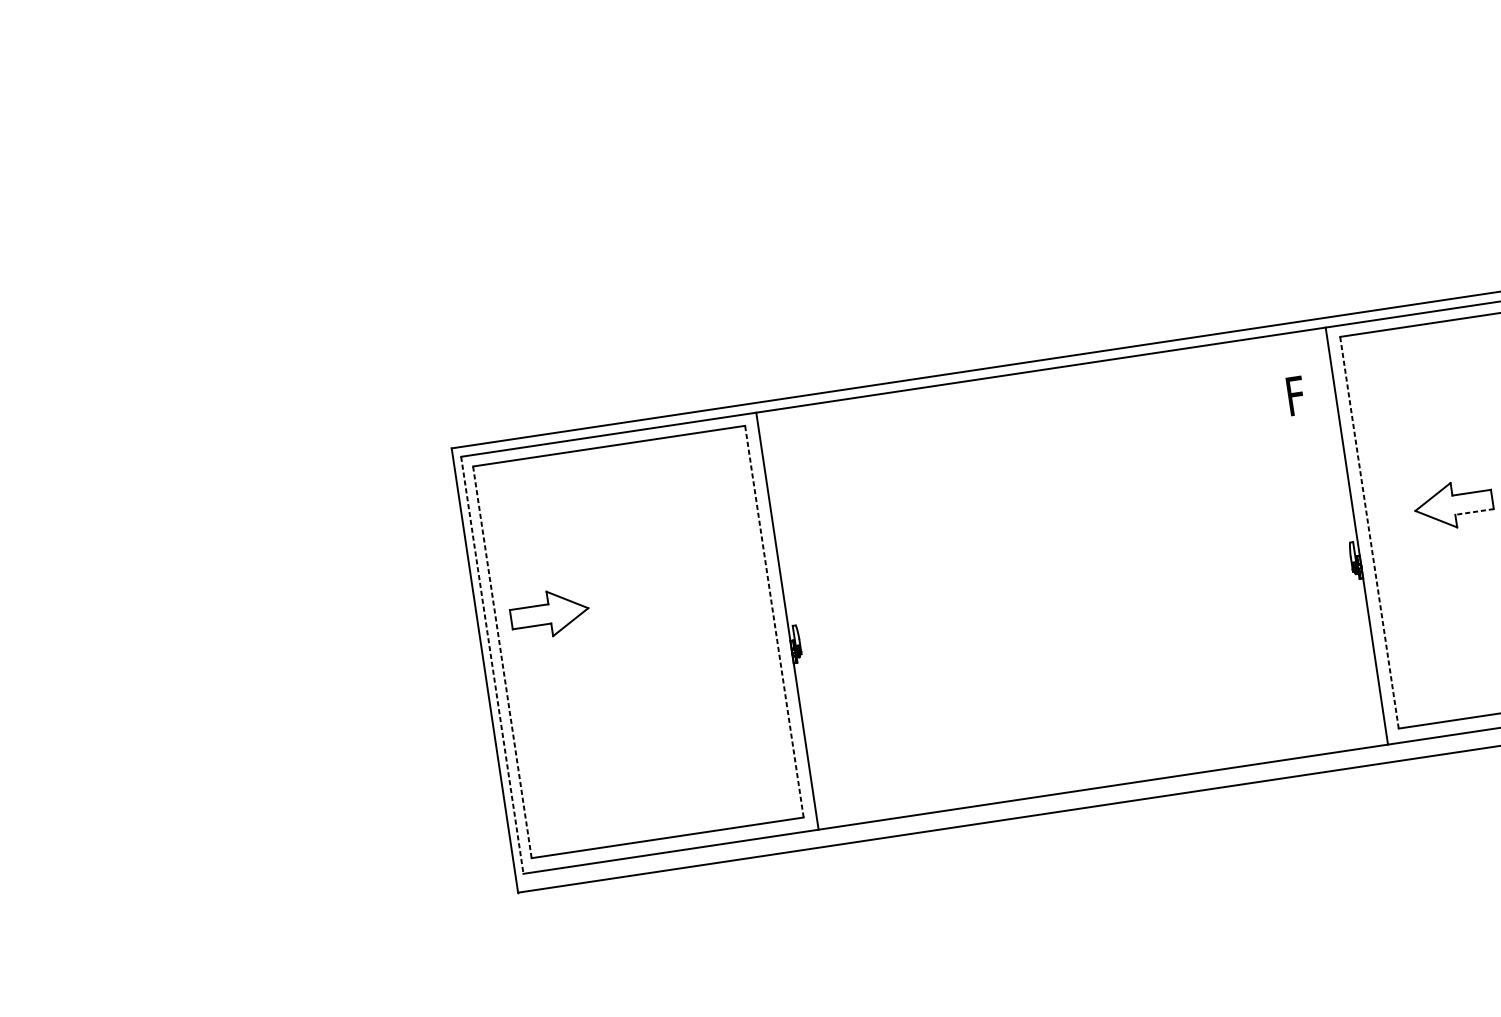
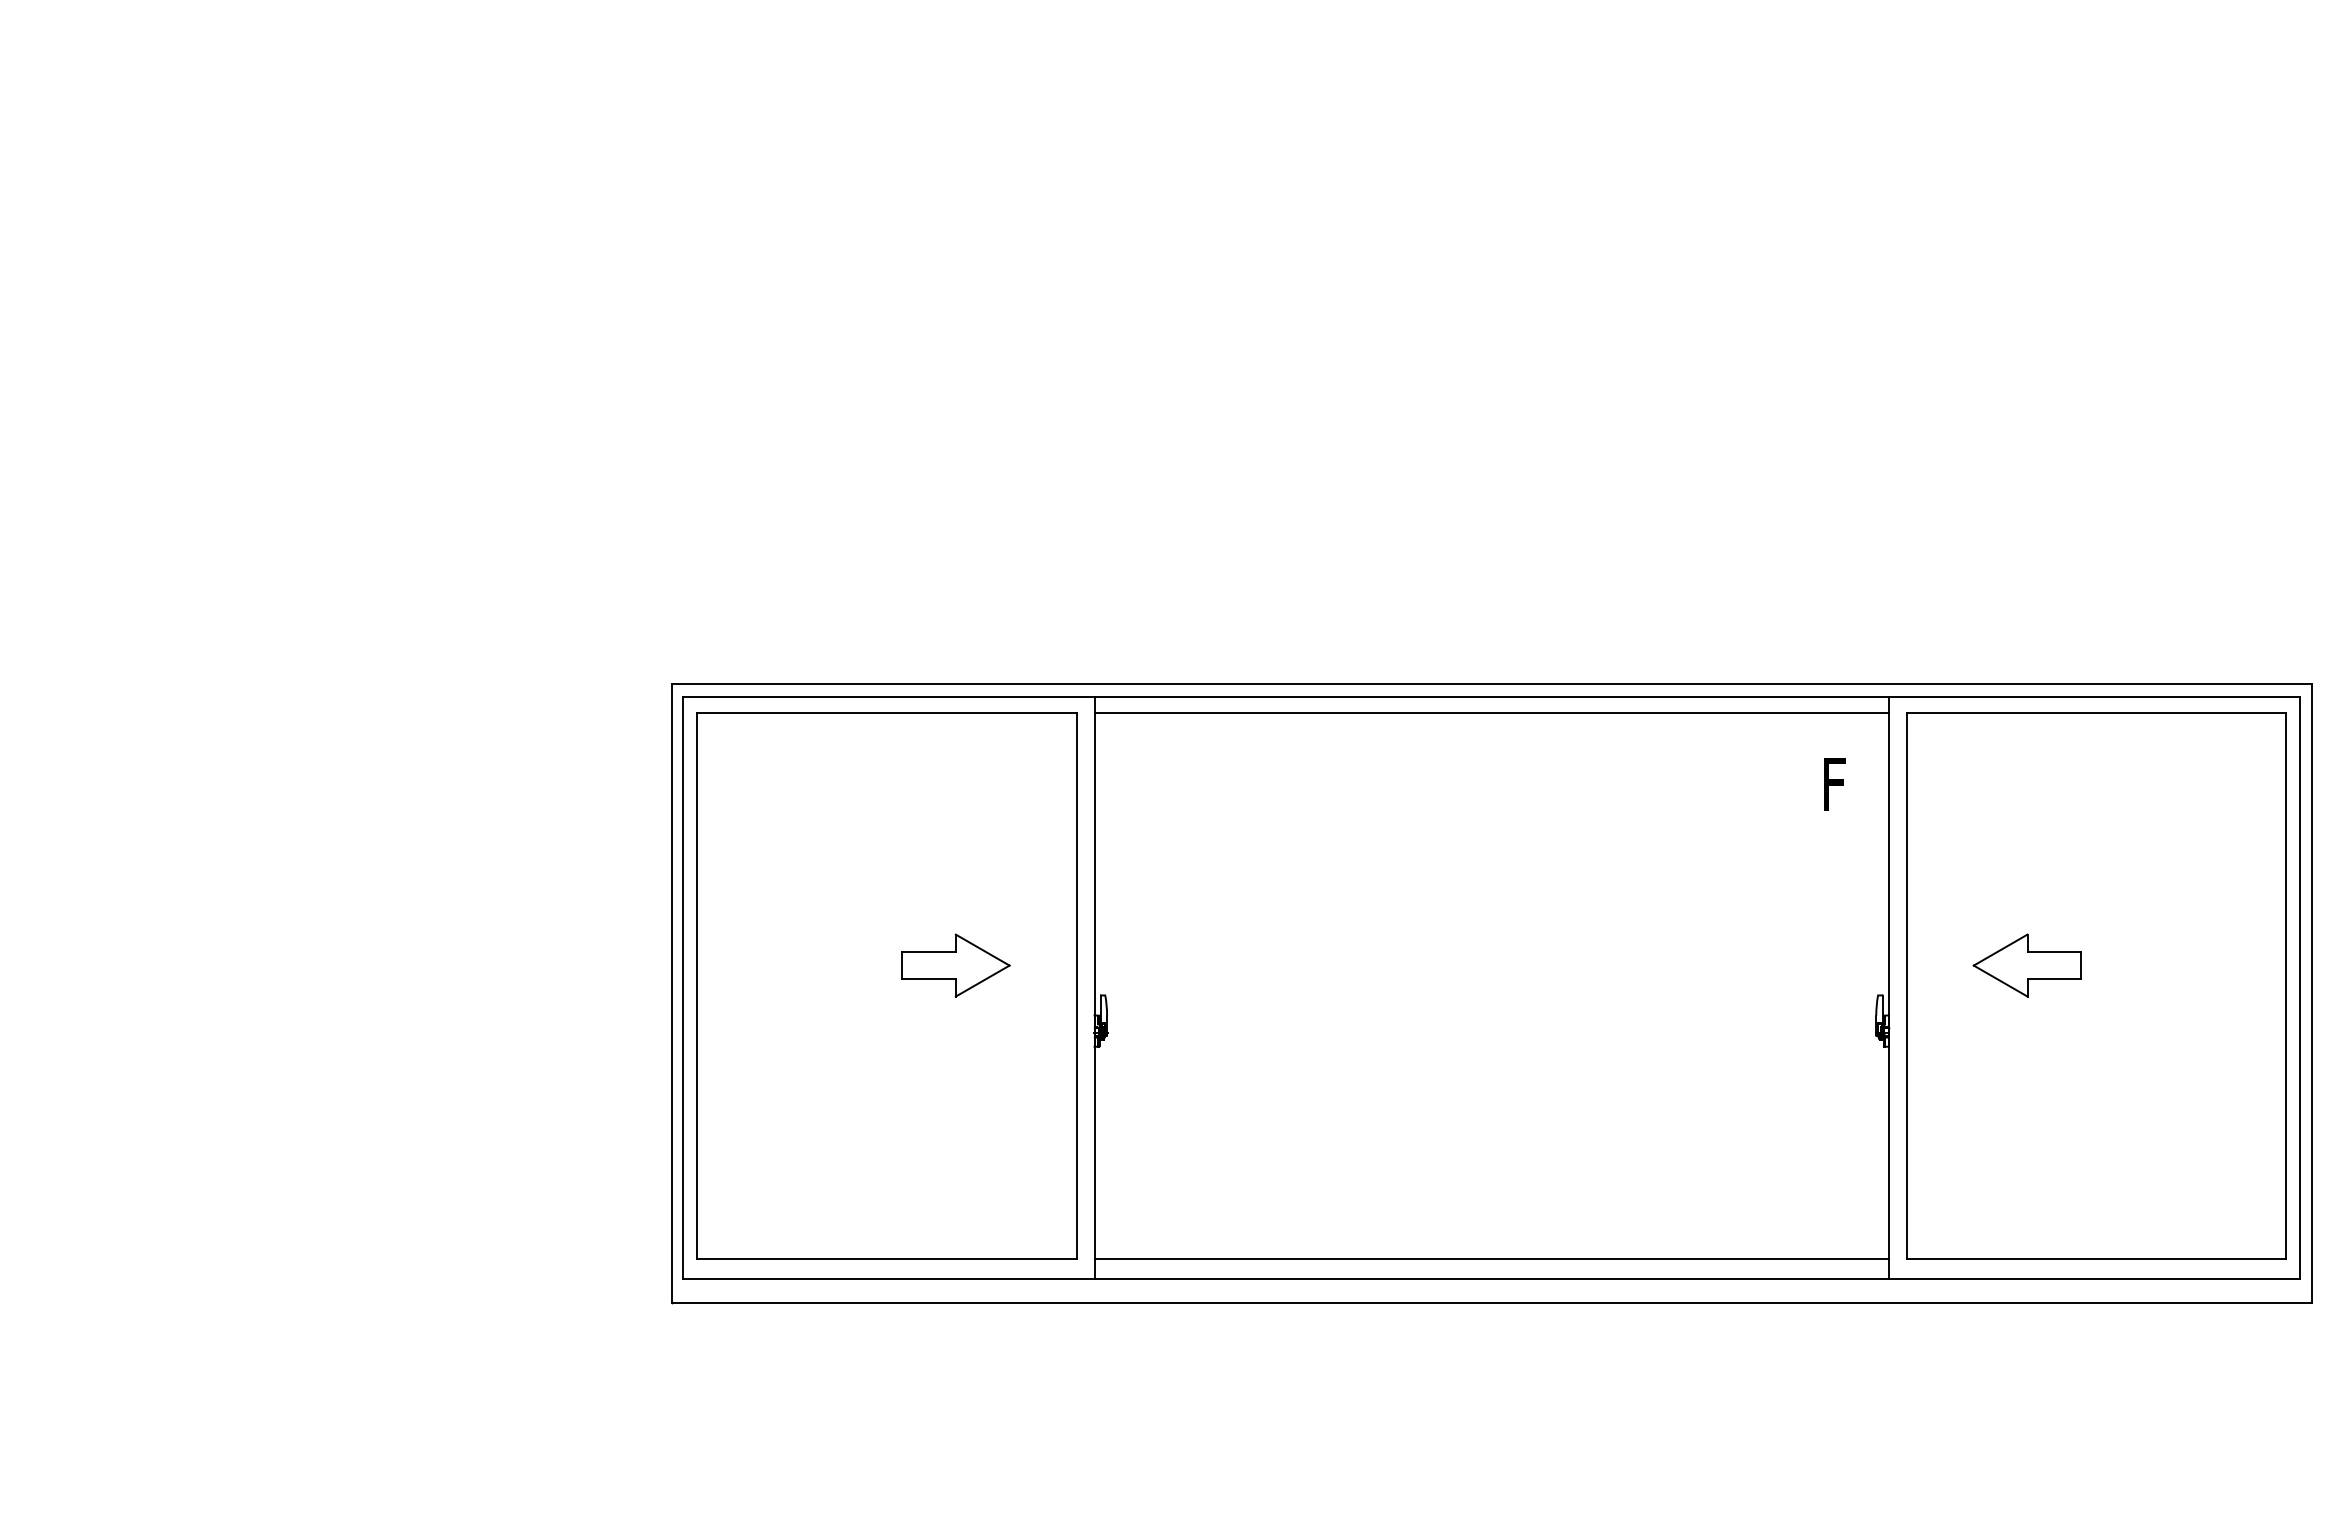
line: (1042, 381) -> (1491, 712), added
line: (1474, 512) -> (2054, 979), dashed -> solid
line: (1369, 532) -> (1906, 985), dashed -> solid
part: (549, 613) -> (955, 965), moved
line: (774, 621) -> (1076, 985), dashed -> solid
line: (502, 662) -> (697, 986), dashed -> solid
line: (491, 665) -> (682, 987), dashed -> solid
line: (1101, 773) -> (1491, 1259), added

